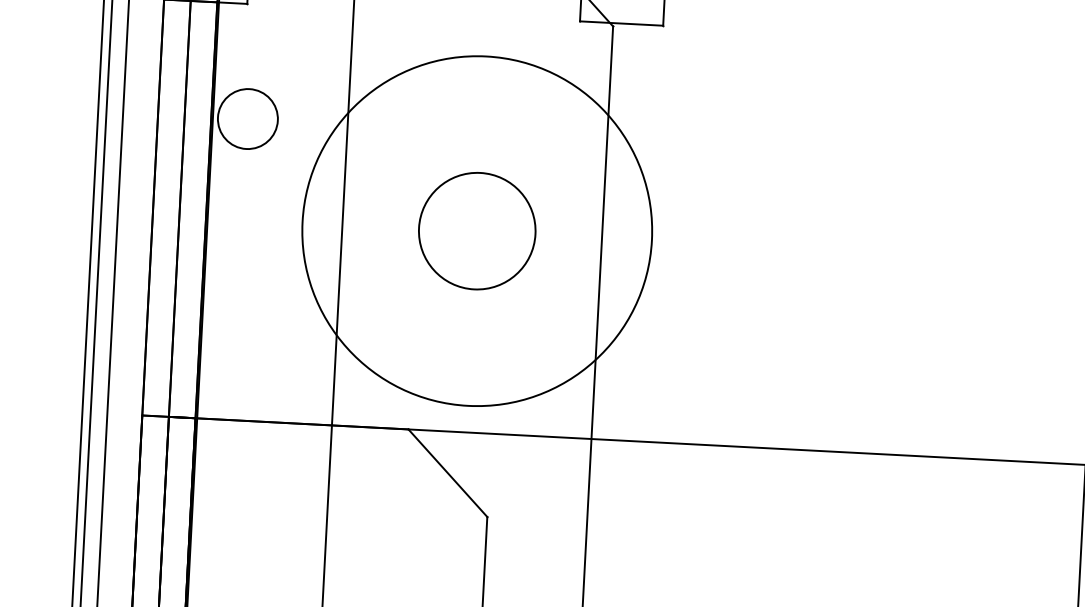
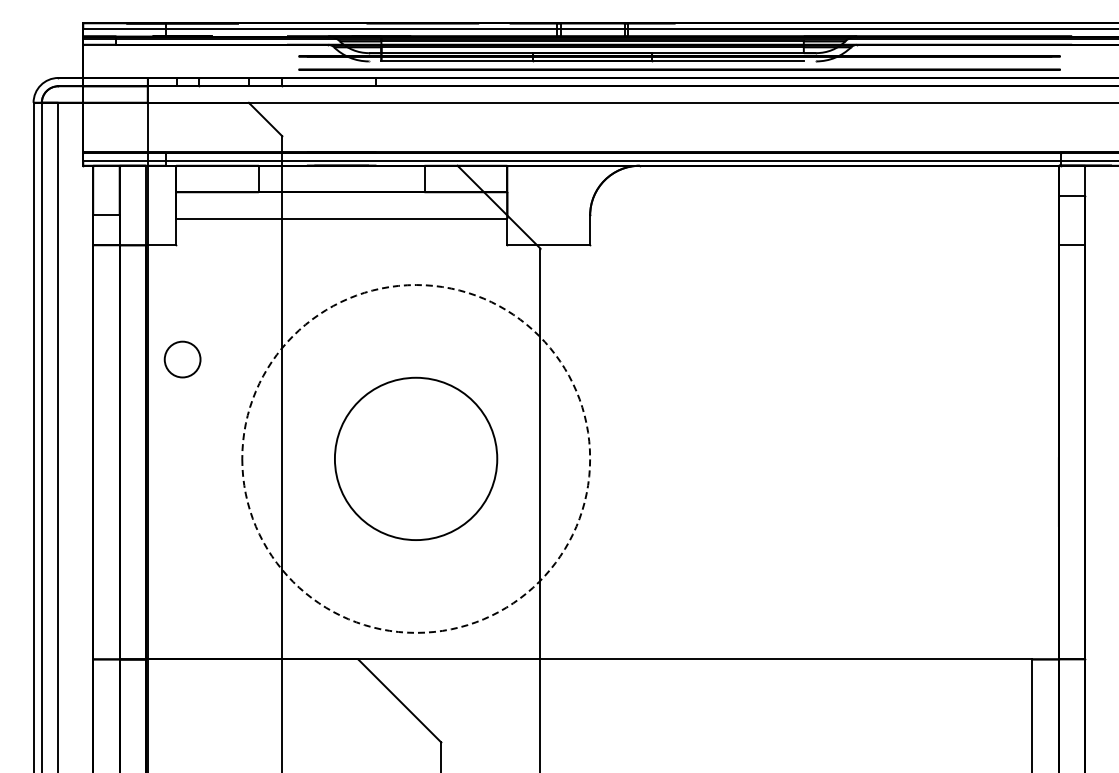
circle: (247, 118) -> (182, 359), size x0.6
circle: (477, 230) -> (416, 458), size x1.4
circle: (477, 230) -> (416, 458), solid -> dashed

